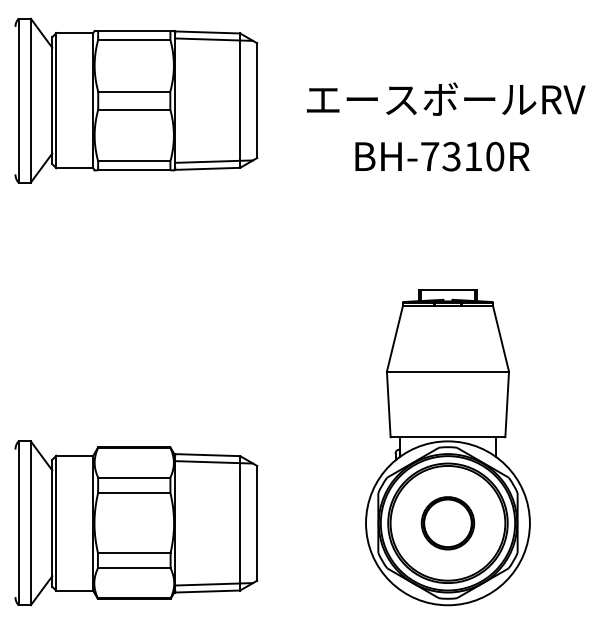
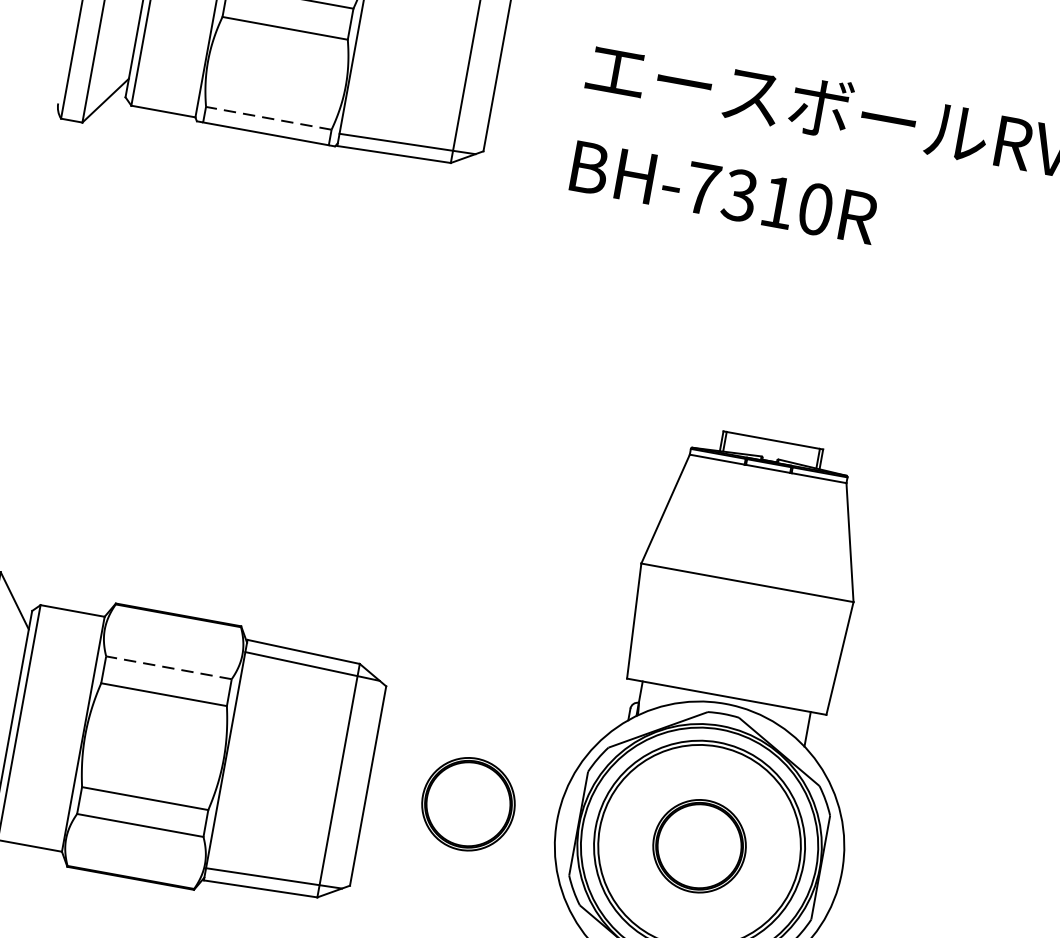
text: (442, 156) -> (724, 192), moved
line: (133, 161) -> (267, 118), solid -> dashed
line: (133, 477) -> (167, 667), solid -> dashed
part: (314, 523) -> (467, 804), added

